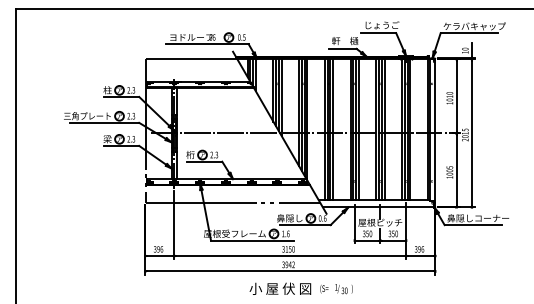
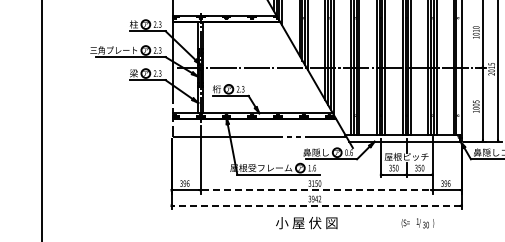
line: (290, 256) -> (316, 190), solid -> dashed
line: (290, 271) -> (316, 205), solid -> dashed
text: (336, 289) -> (417, 223), moved

